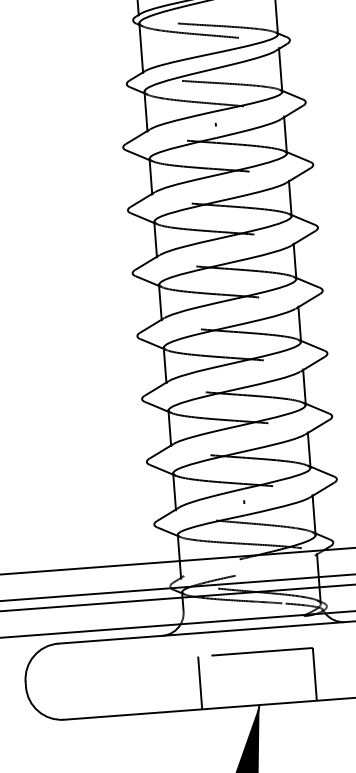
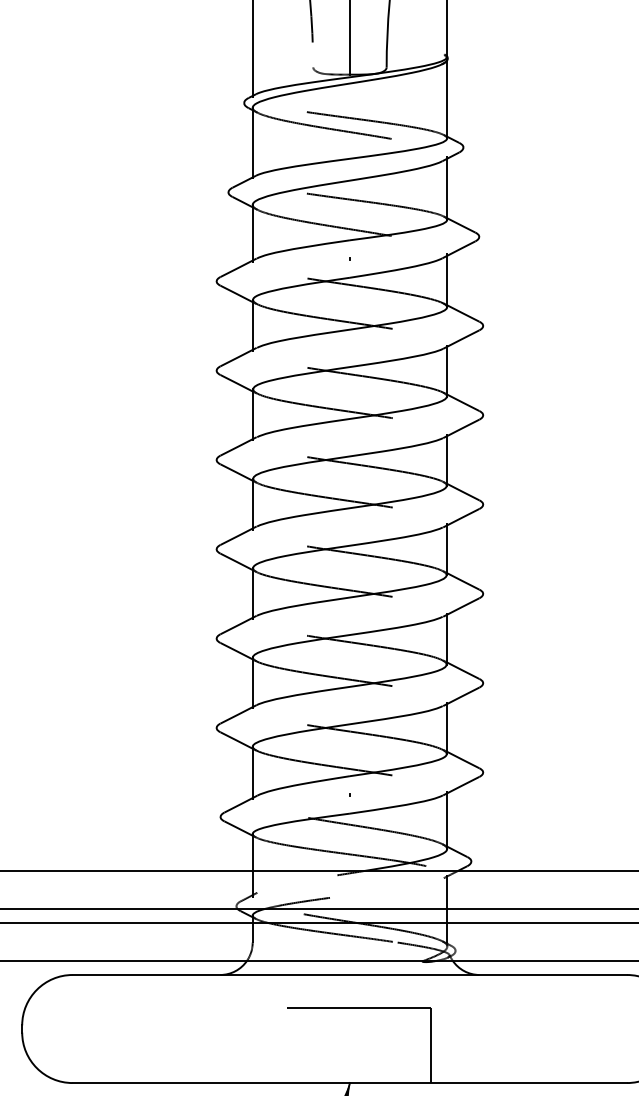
line: (200, 682) -> (268, 1045), removed

